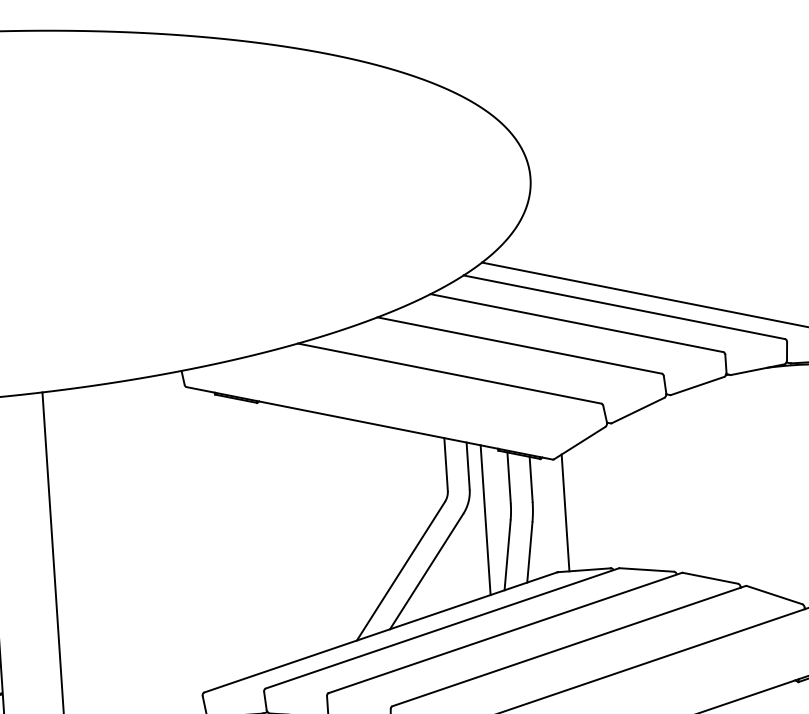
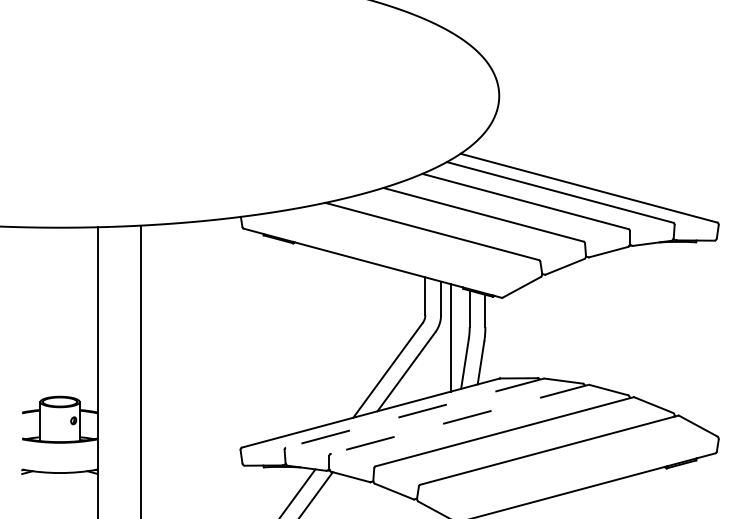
line: (565, 512) -> (508, 336), removed
line: (441, 628) -> (414, 413), solid -> dashed
line: (505, 633) -> (459, 419), solid -> dashed

